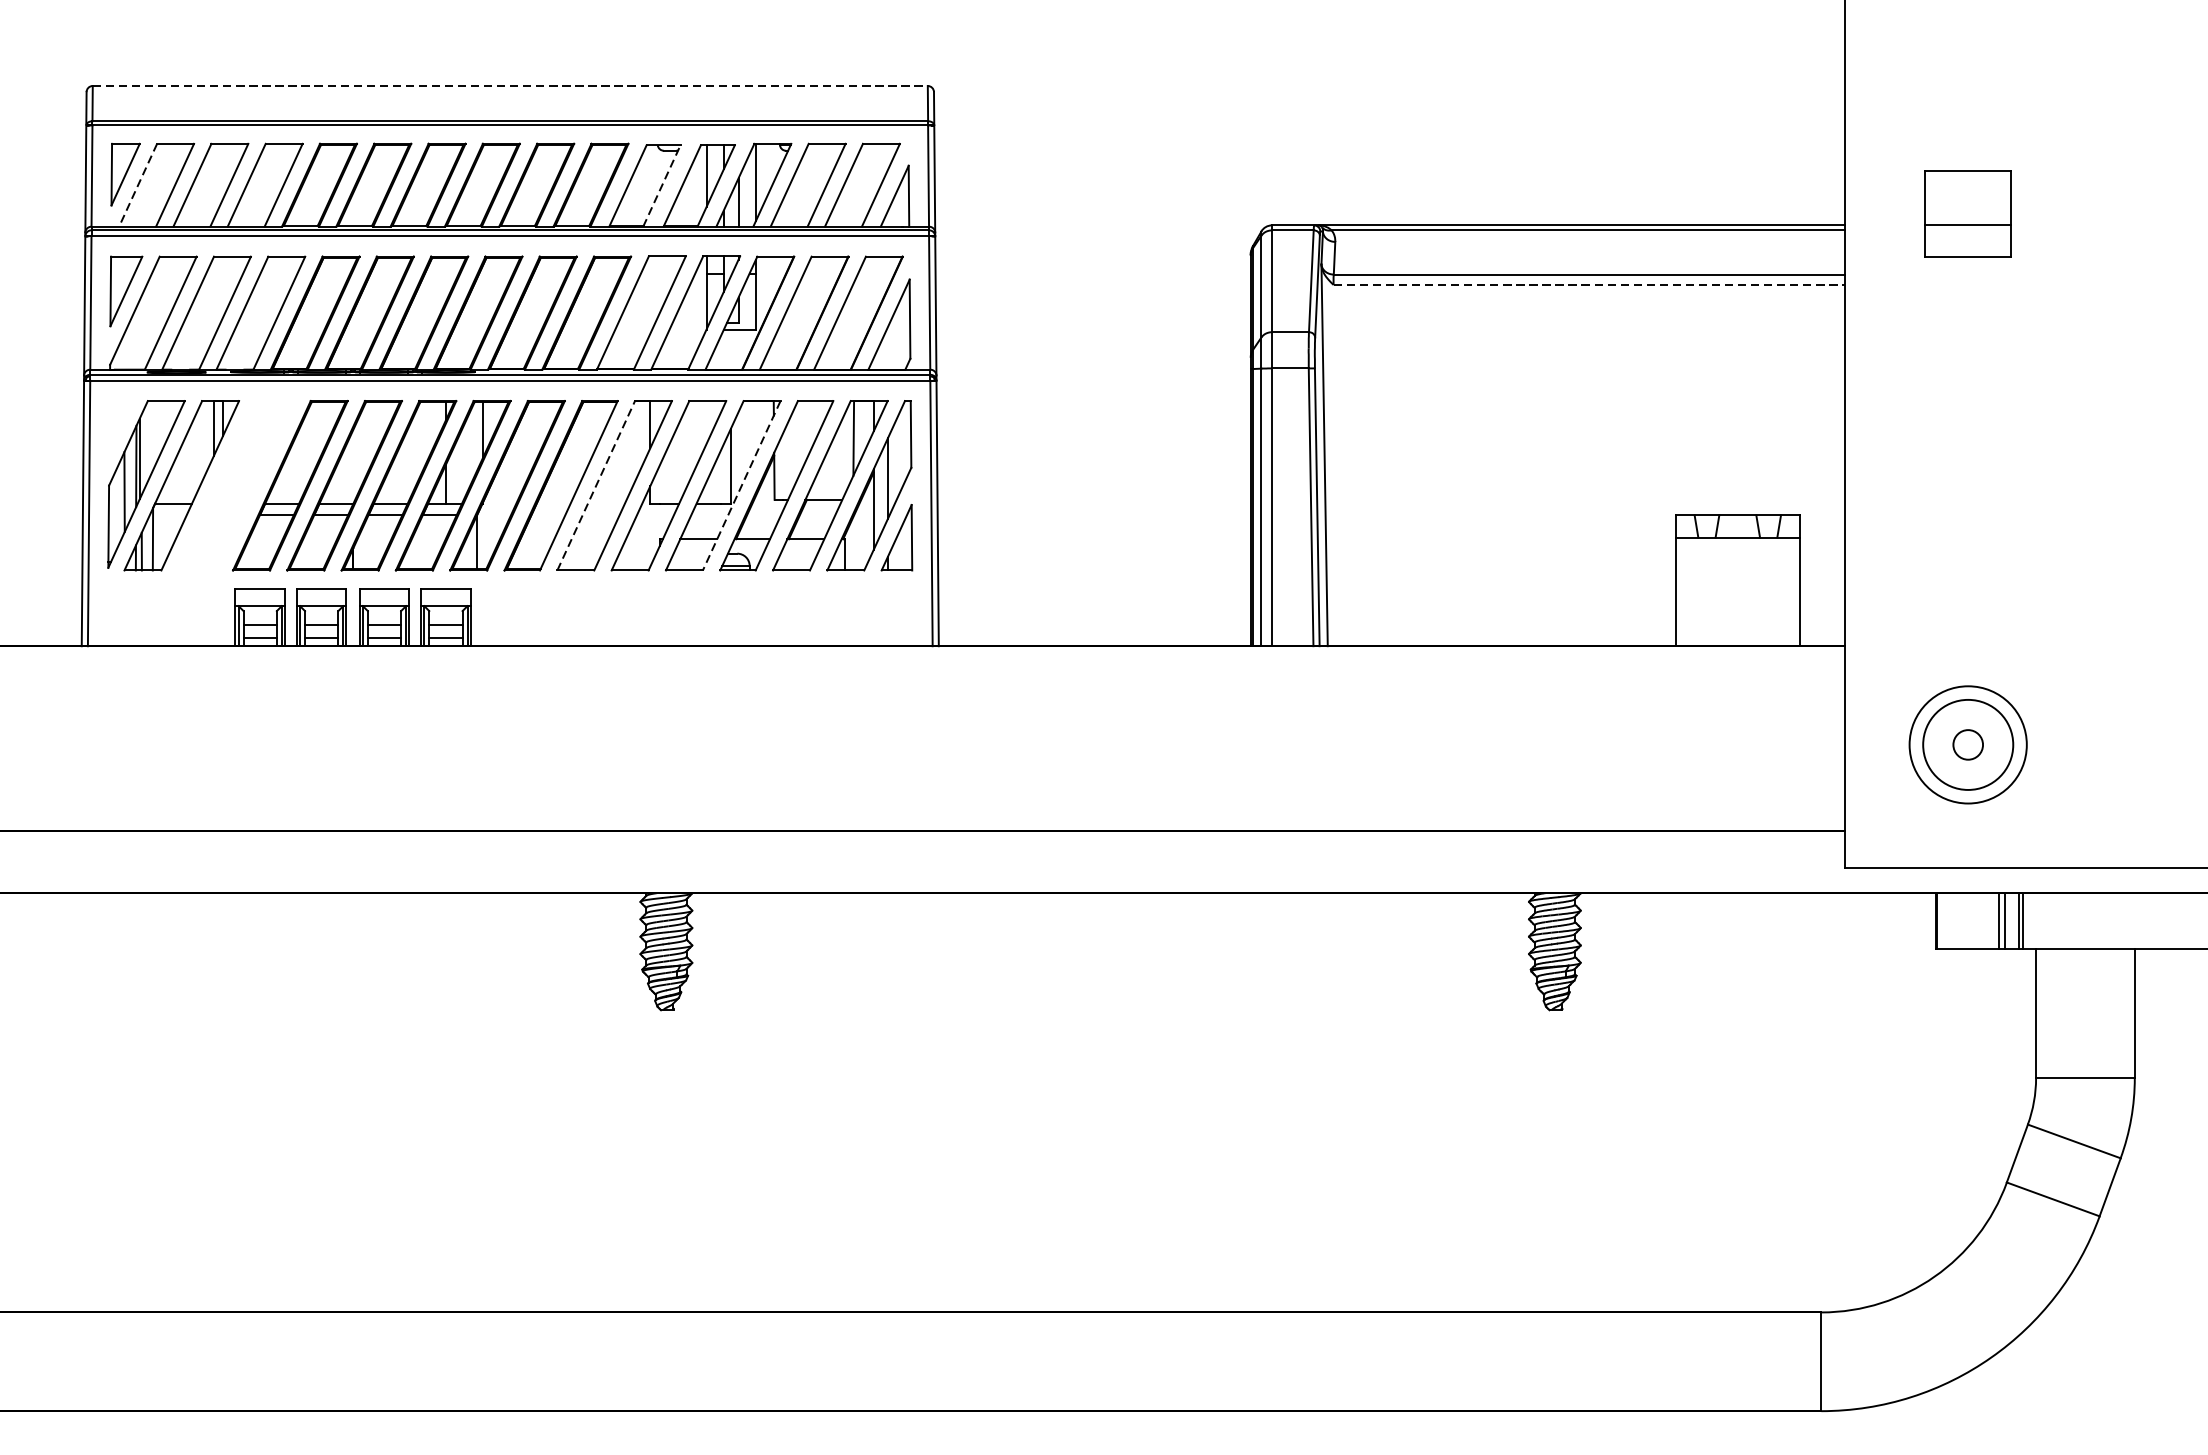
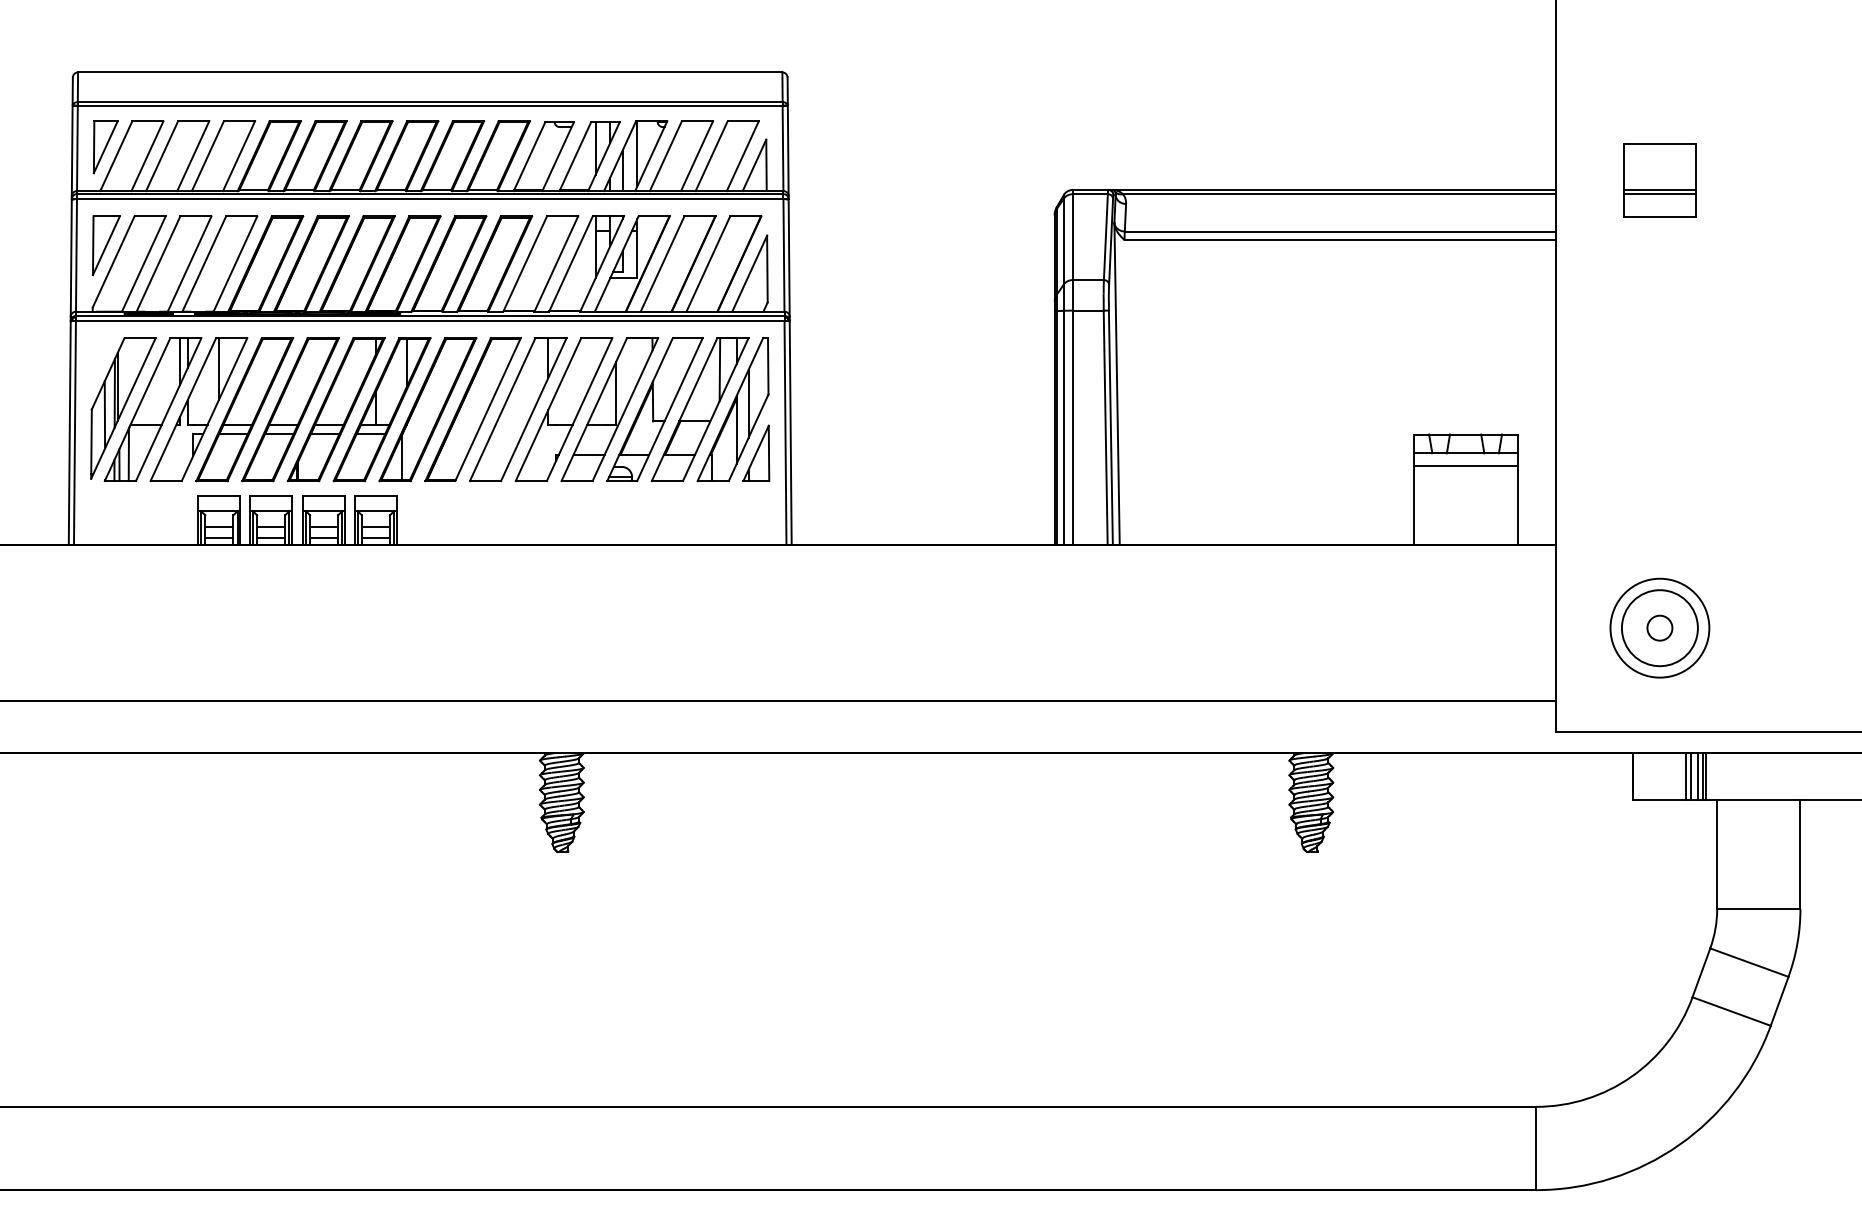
line: (510, 86) -> (430, 72), dashed -> solid
line: (138, 185) -> (116, 156), dashed -> solid
line: (662, 185) -> (558, 156), dashed -> solid
line: (1967, 230) -> (1659, 194), added
line: (1589, 285) -> (1340, 240), dashed -> solid
part: (235, 485) -> (198, 409), added
line: (595, 485) -> (502, 409), dashed -> solid
line: (741, 485) -> (625, 409), dashed -> solid
line: (1737, 552) -> (1465, 465), added
line: (2013, 920) -> (1698, 776), added

